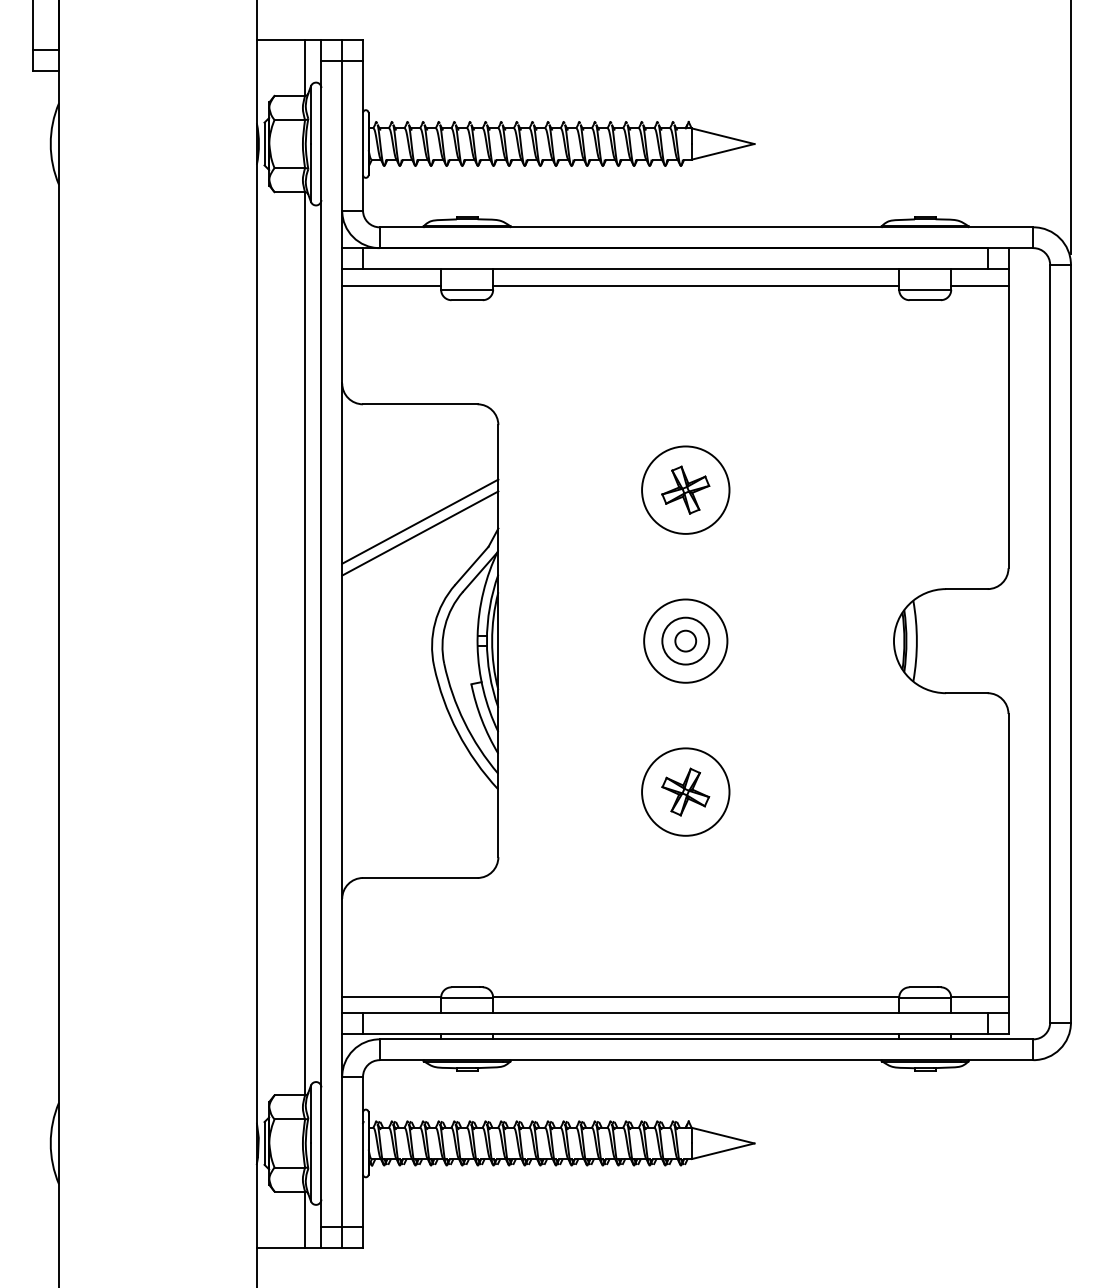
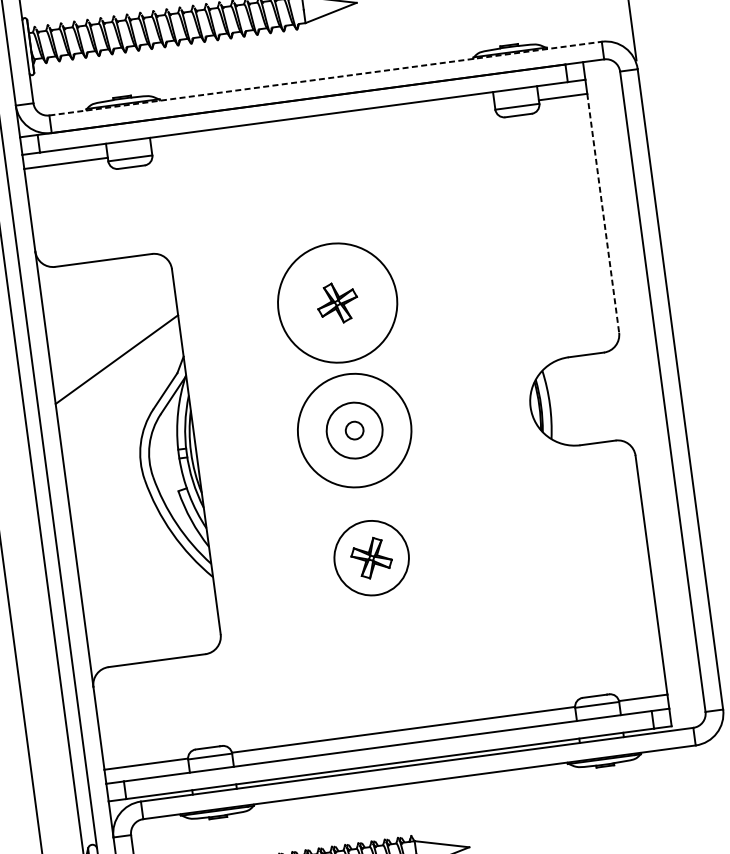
line: (706, 227) -> (325, 78), solid -> dashed
line: (696, 285) -> (323, 128), removed
line: (1008, 427) -> (603, 213), solid -> dashed
circle: (685, 489) -> (337, 302), size x1.6
line: (420, 533) -> (118, 369), removed
circle: (685, 640) -> (354, 430), size x1.4
circle: (685, 640) -> (354, 430), size x1.6

